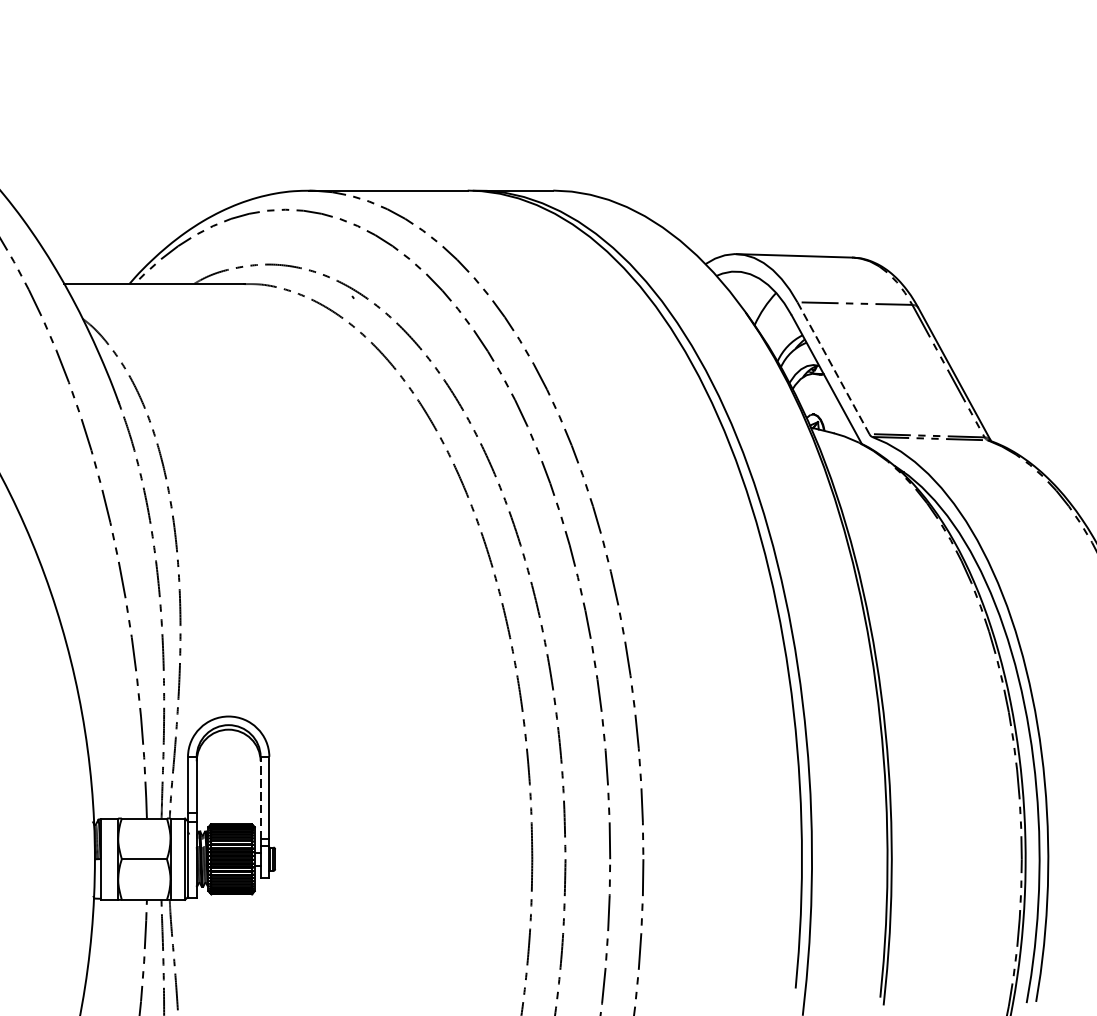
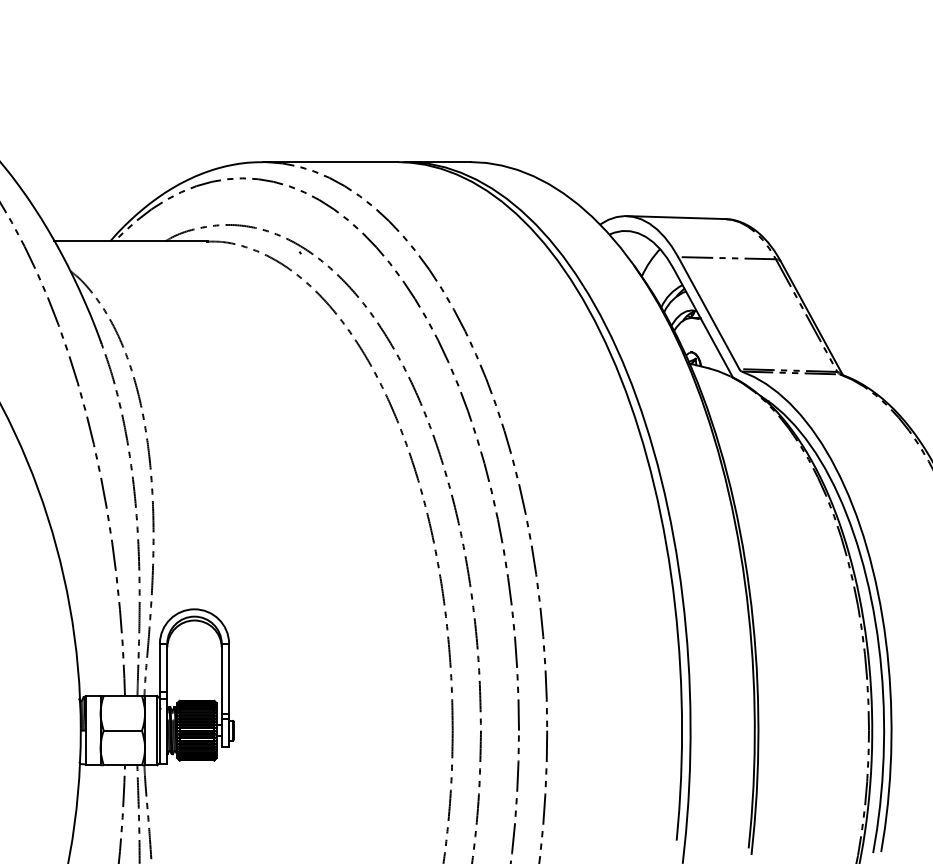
line: (833, 368) -> (708, 313), dashed -> solid
line: (260, 797) -> (221, 678), dashed -> solid

